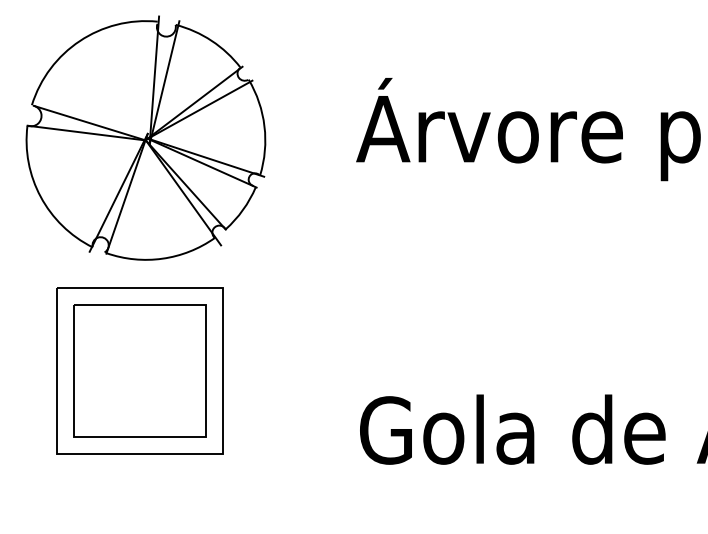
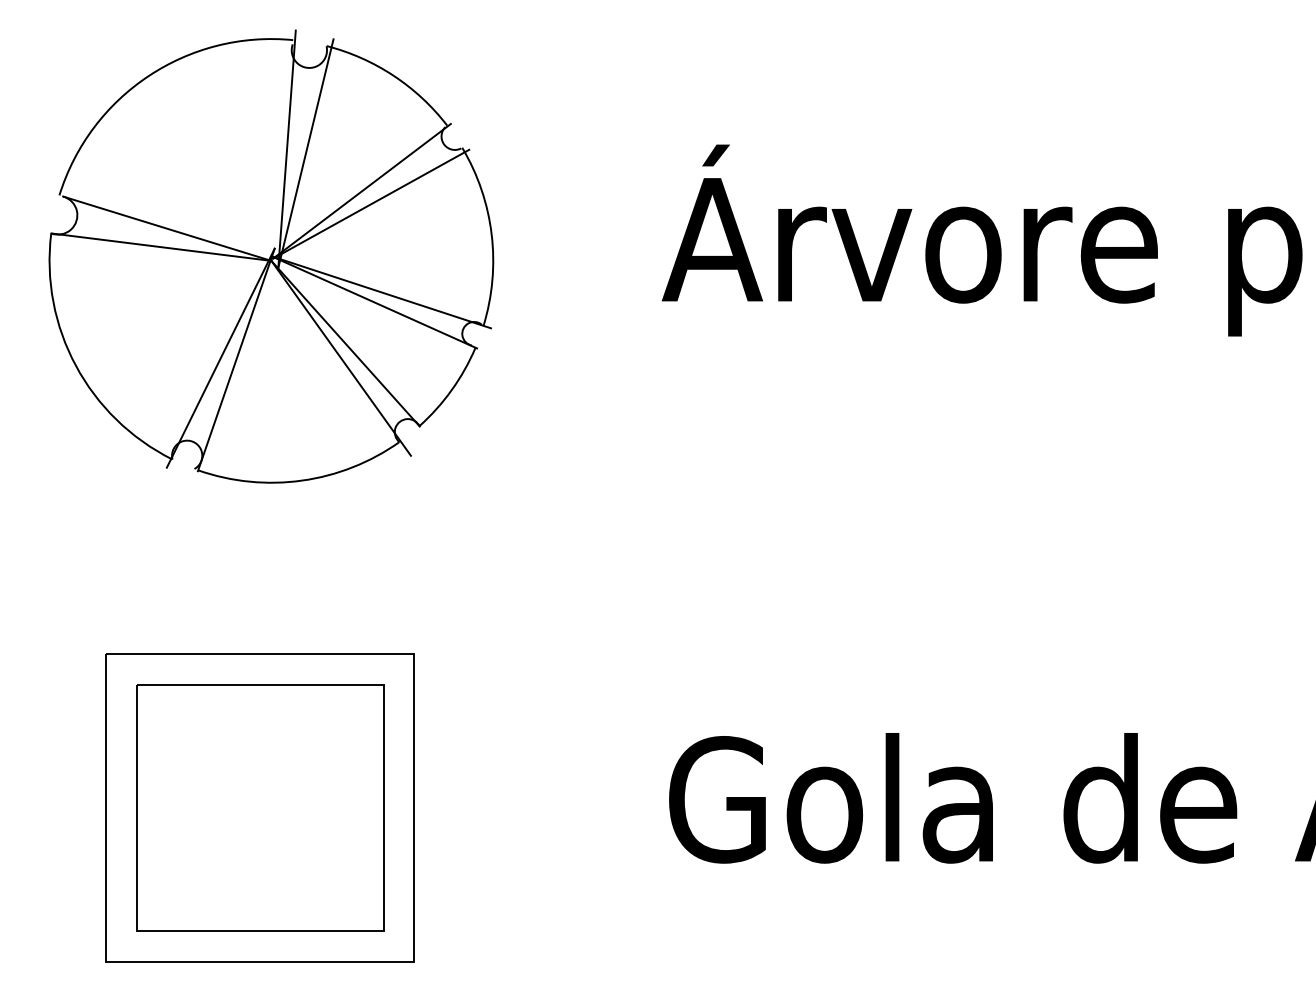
part: (139, 370) -> (259, 807), moved

